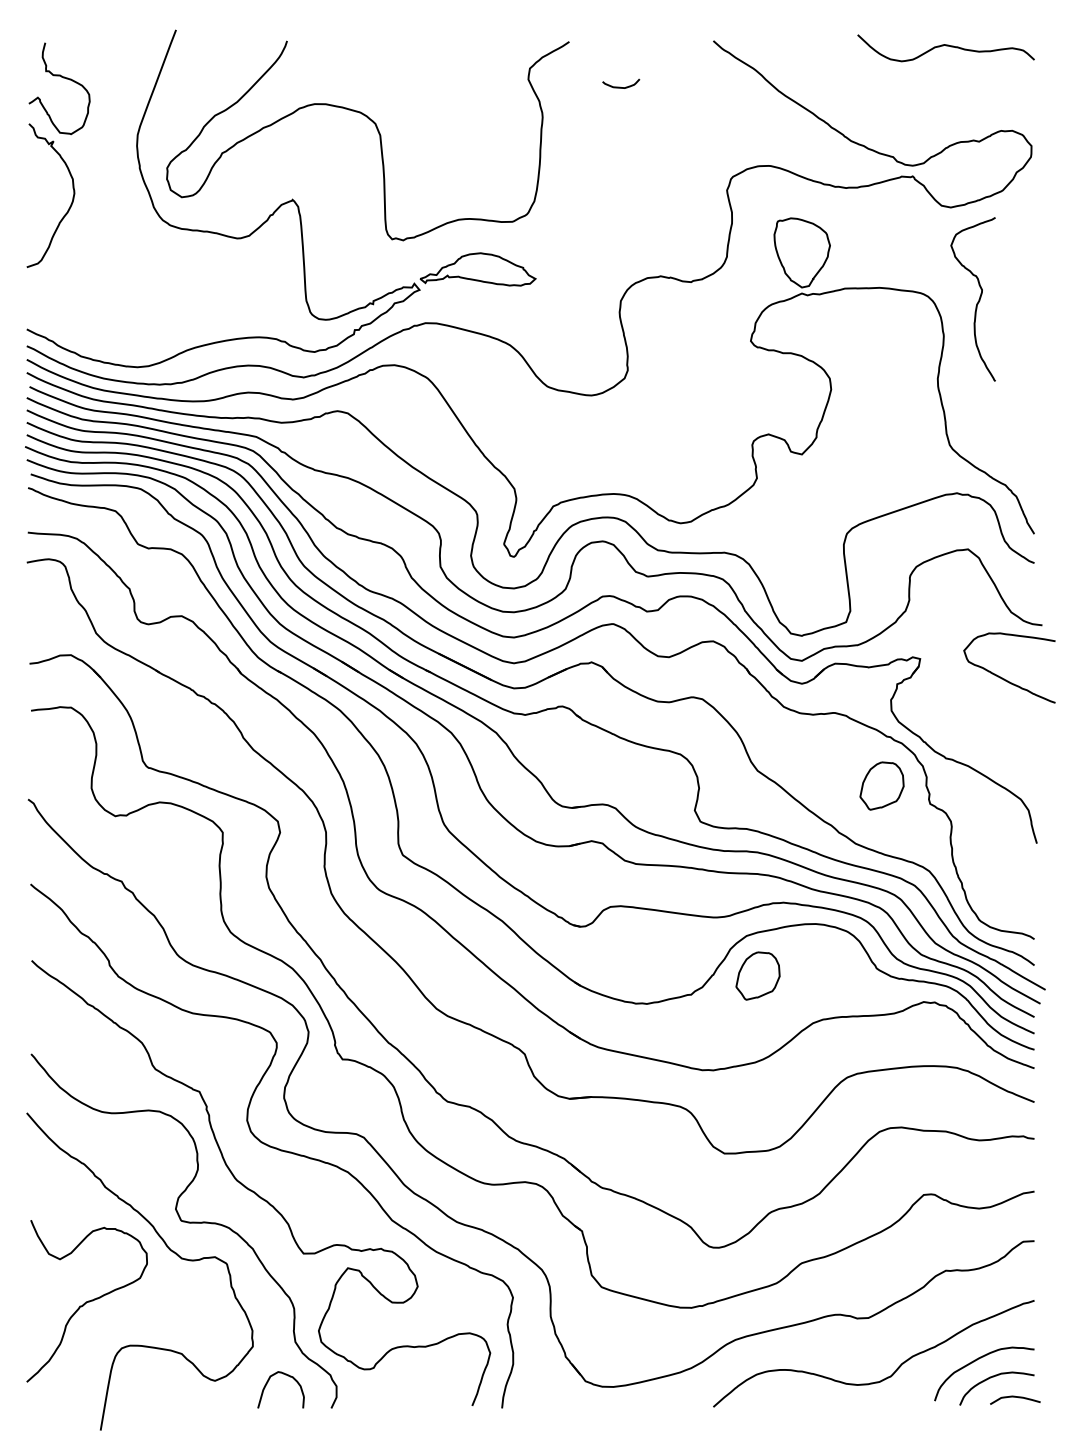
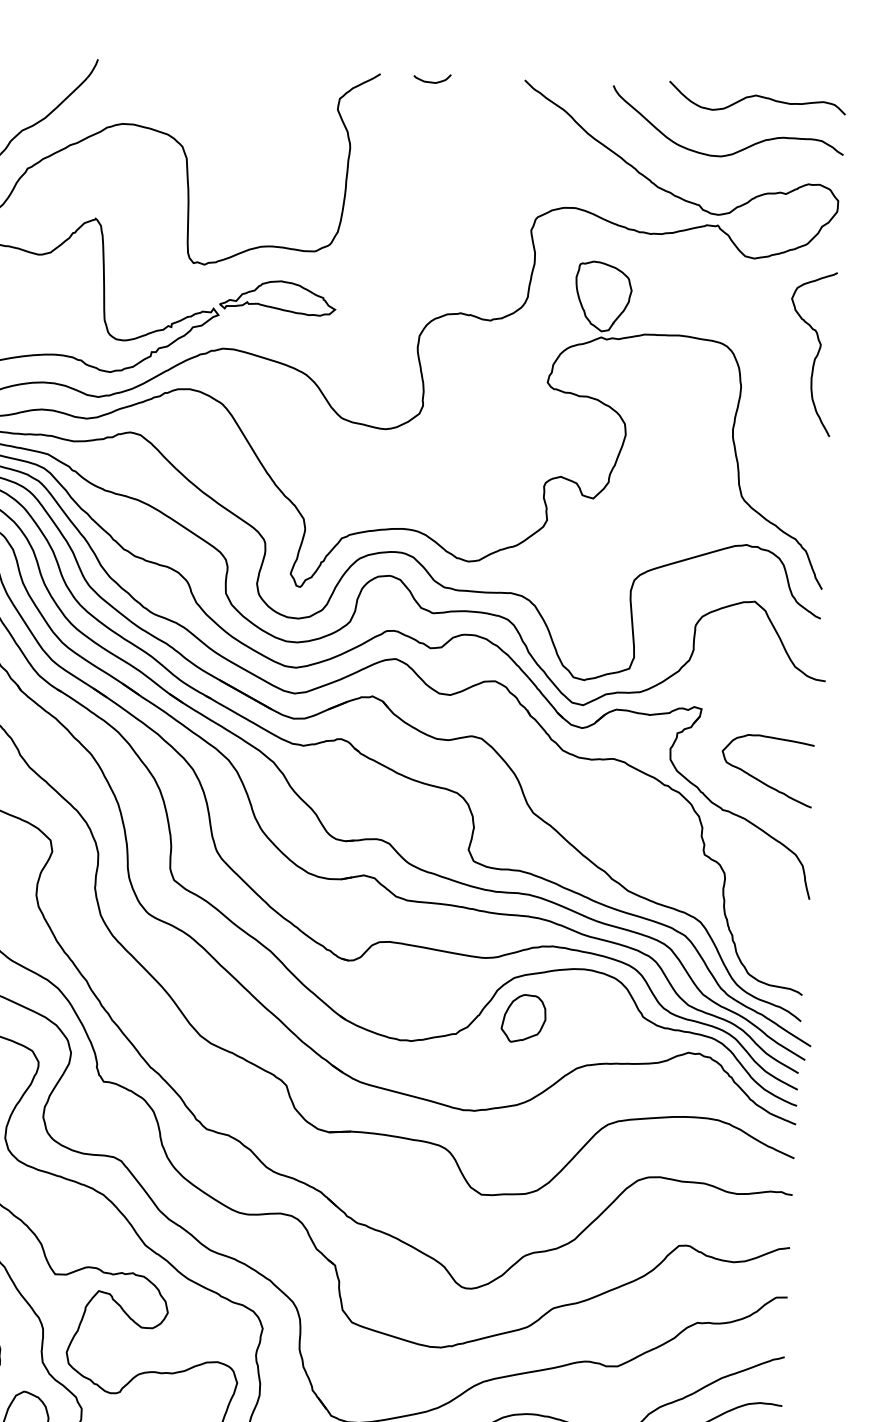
curve: (620, 86) -> (431, 81), moved
curve: (929, 100) -> (738, 150), added
curve: (977, 301) -> (815, 355), moved
curve: (1004, 678) -> (761, 780), moved
part: (881, 785) -> (656, 833), removed

